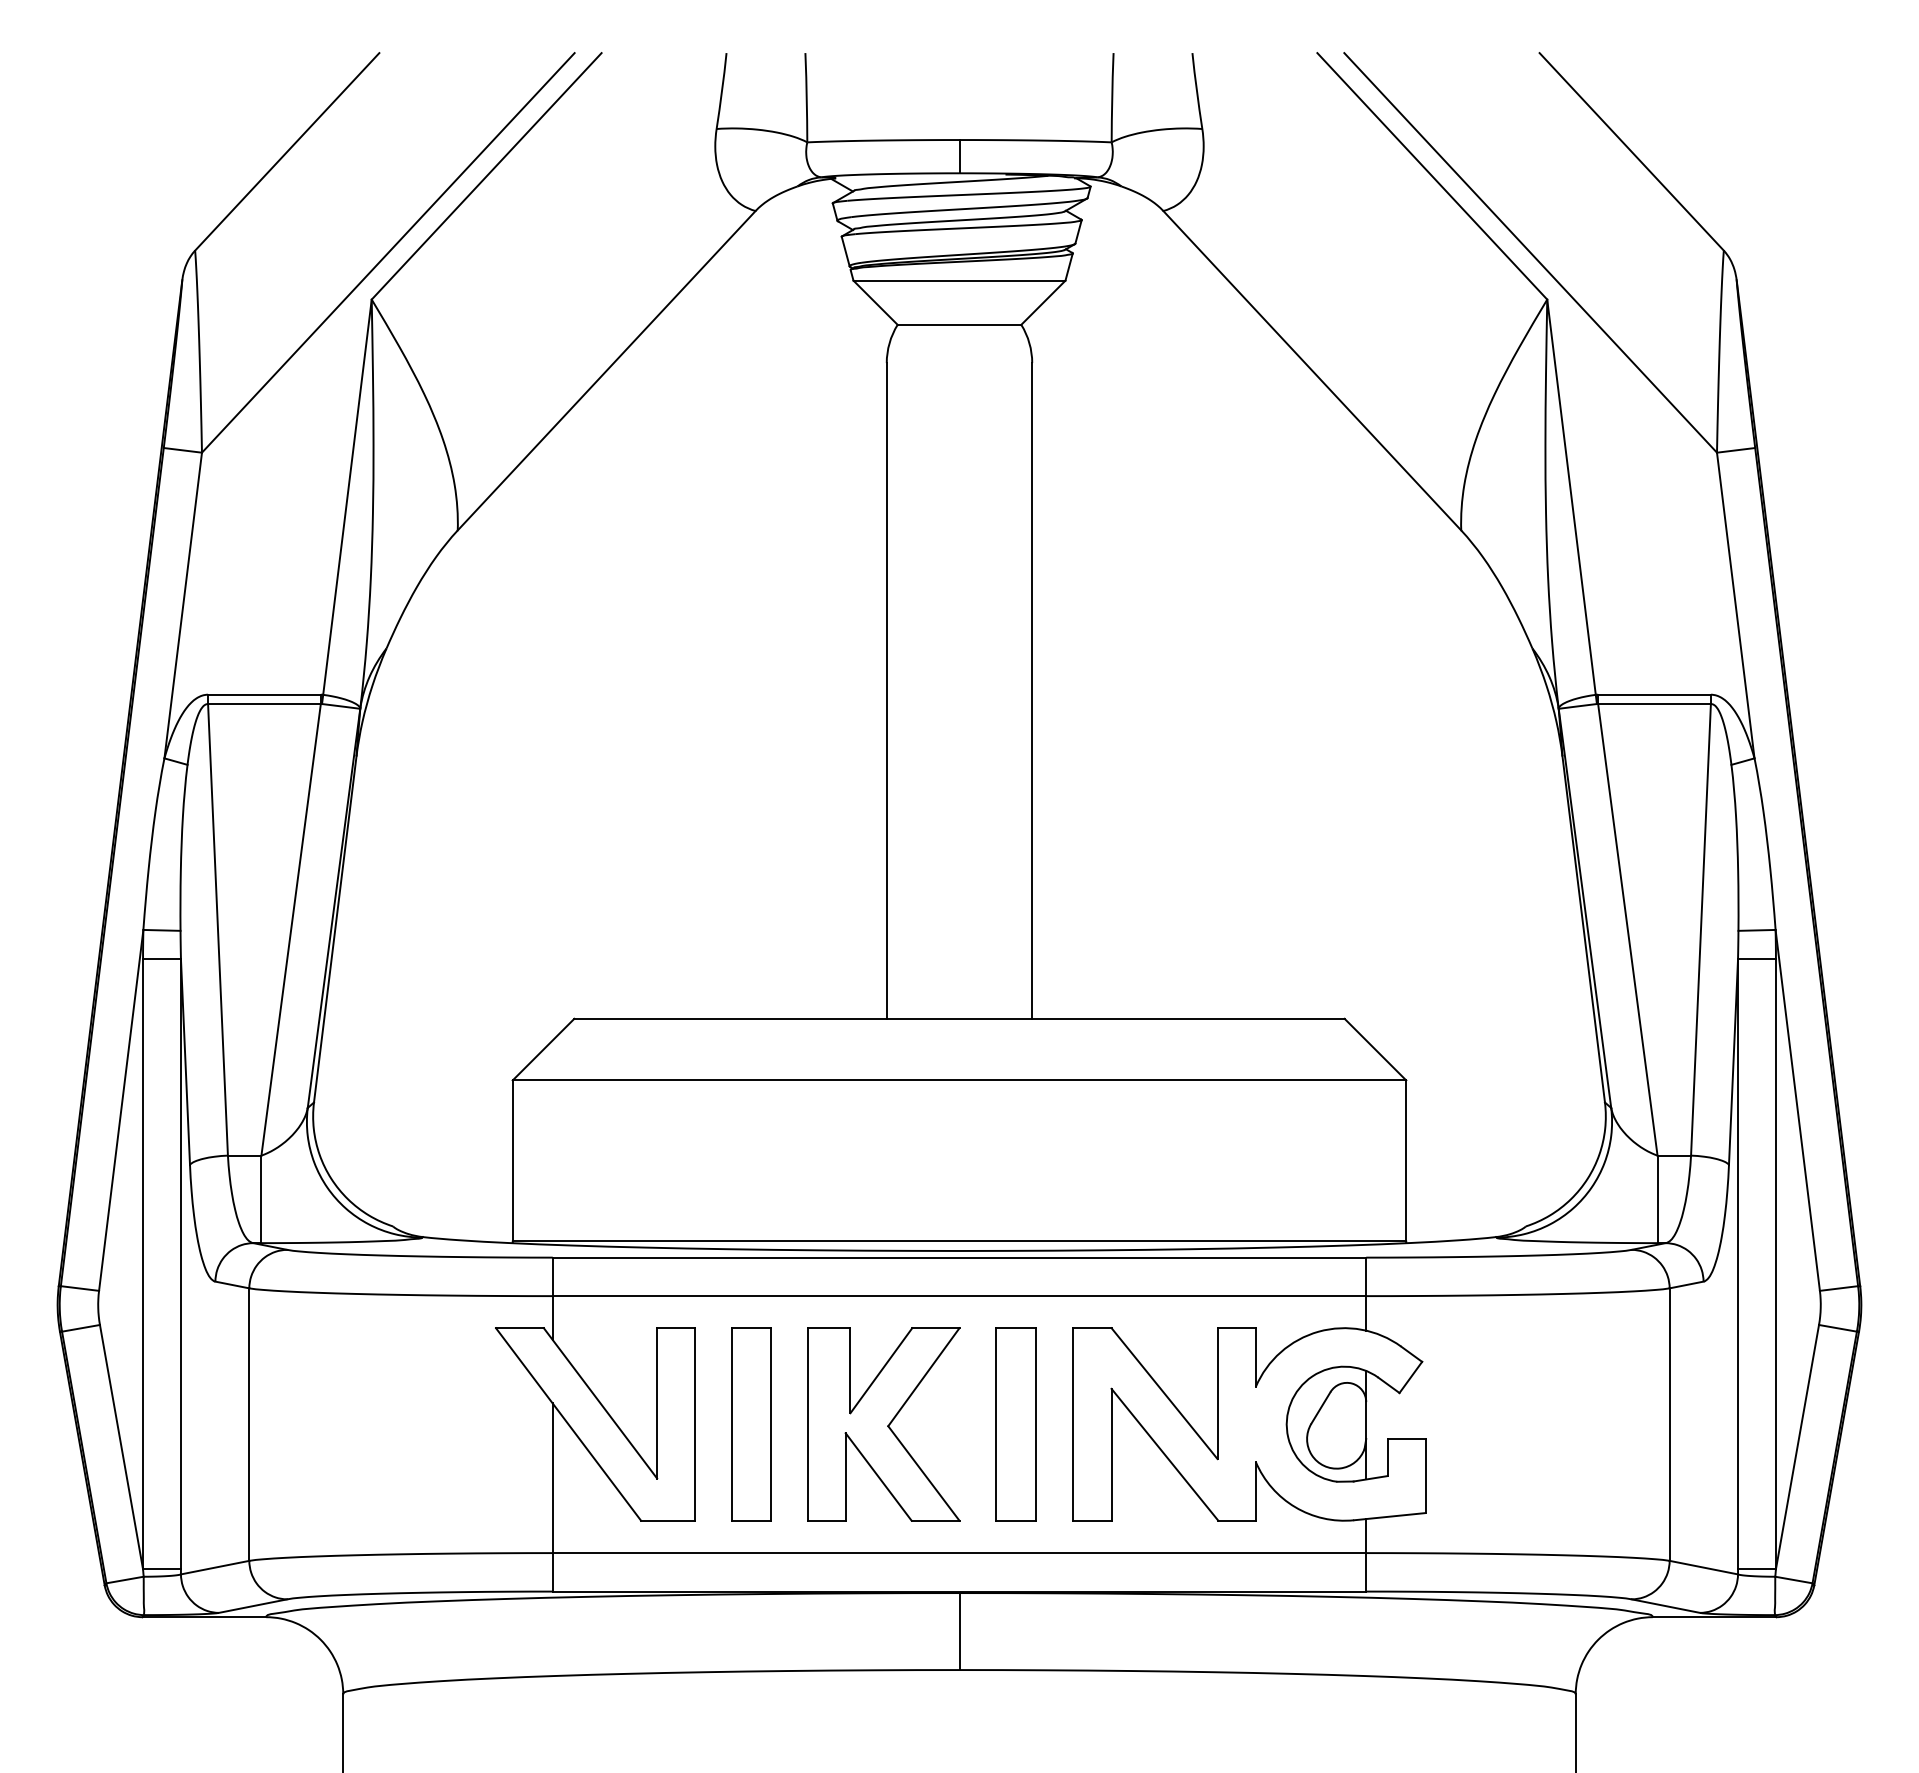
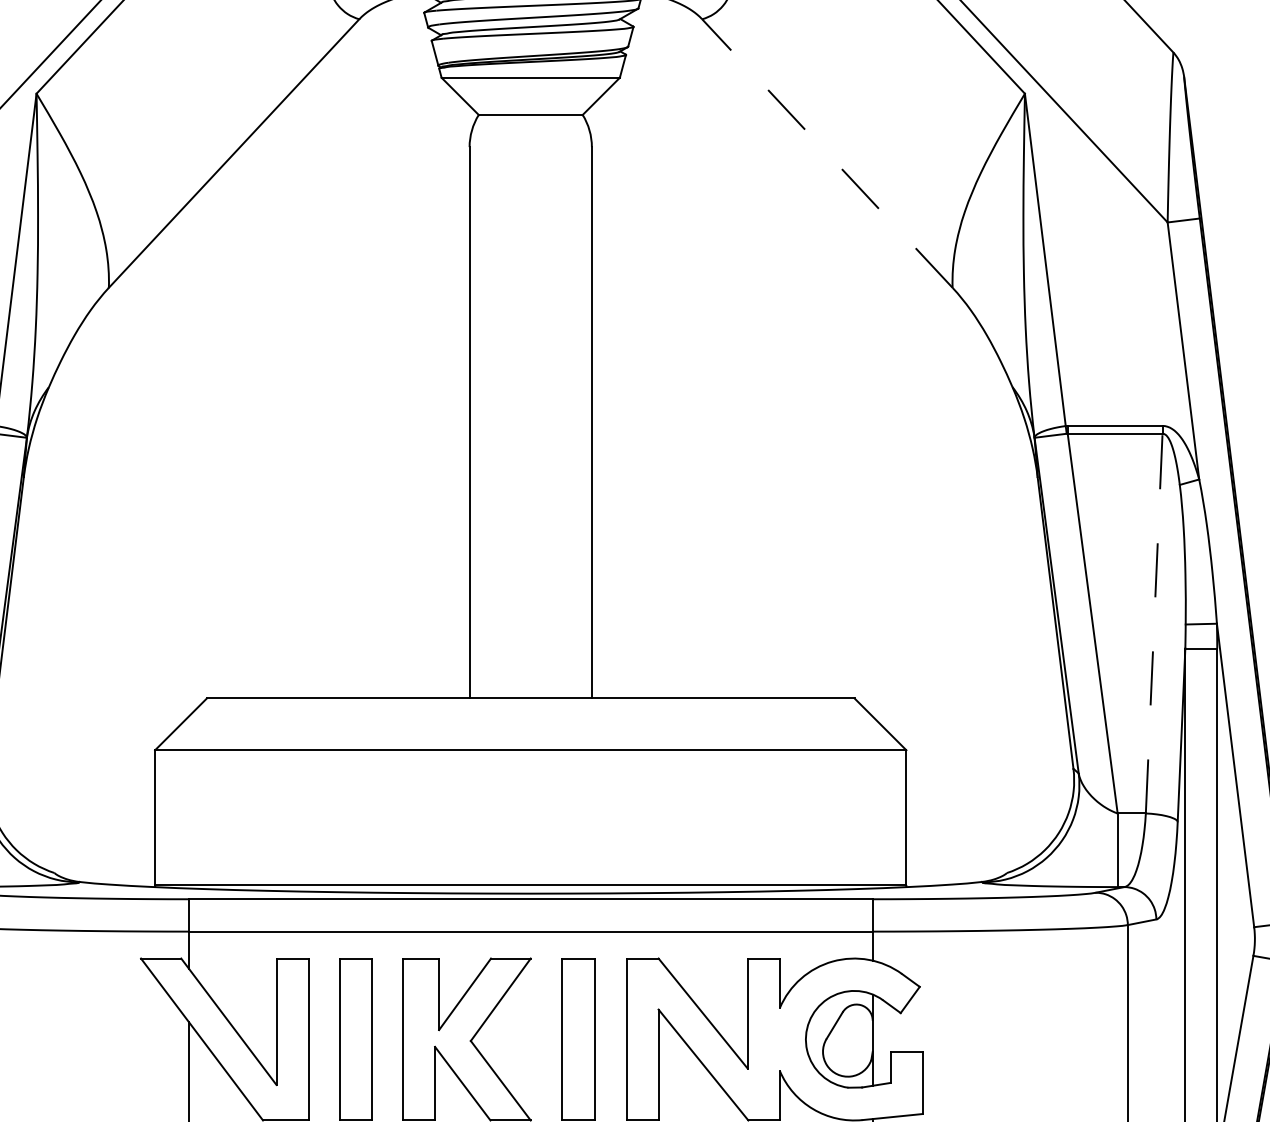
line: (1311, 370) -> (826, 153), solid -> dashed
line: (1701, 929) -> (1154, 623), solid -> dashed

